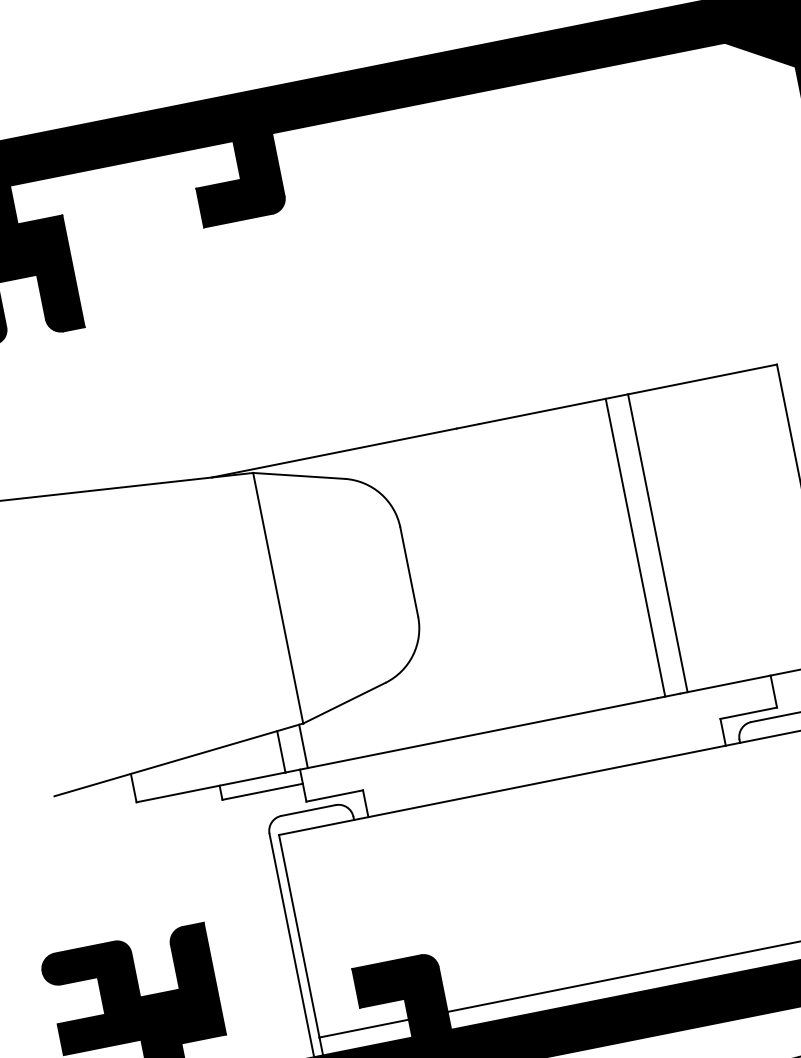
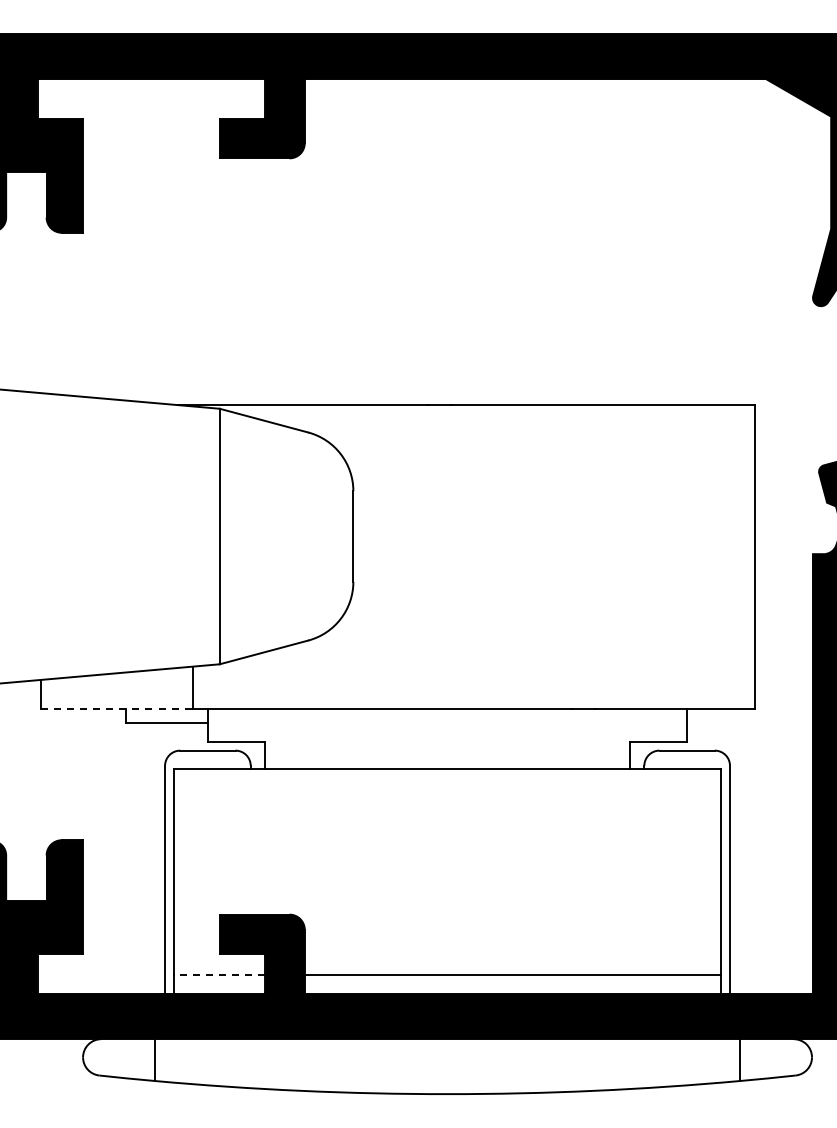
line: (657, 542) -> (602, 556), removed
line: (635, 547) -> (580, 556), removed
line: (303, 746) -> (215, 686), removed
line: (210, 787) -> (116, 708), solid -> dashed
line: (363, 1028) -> (219, 975), solid -> dashed

